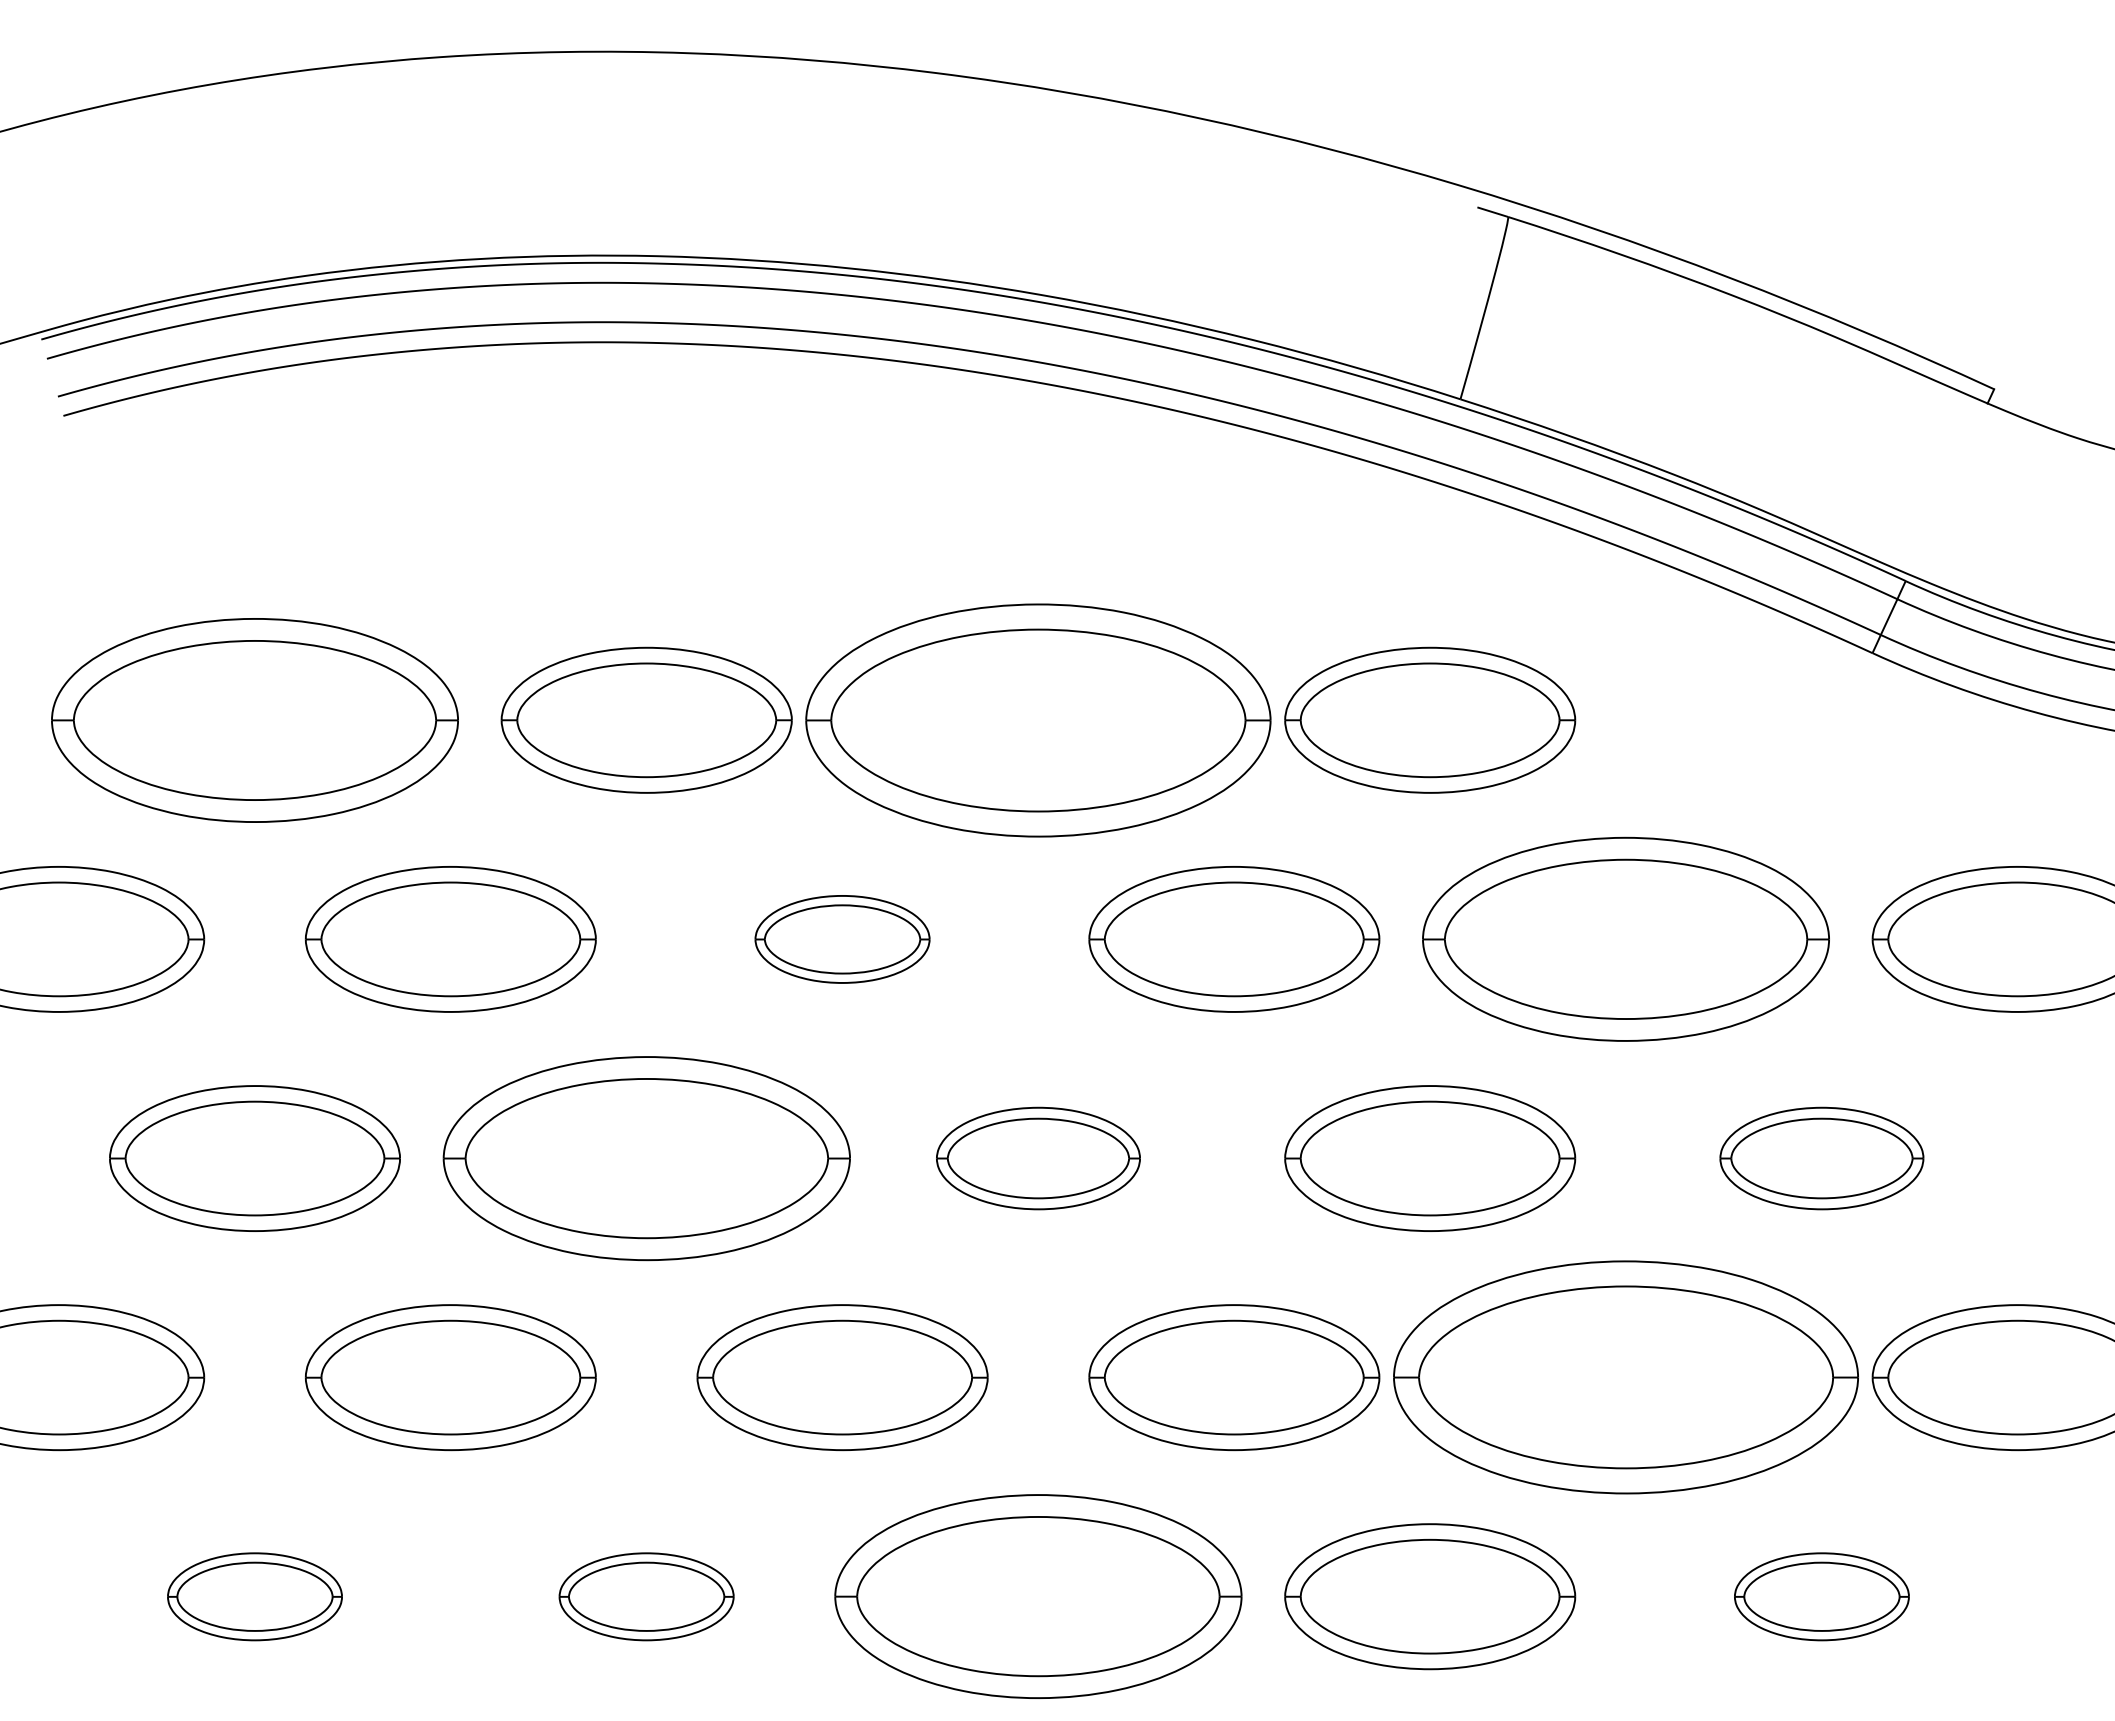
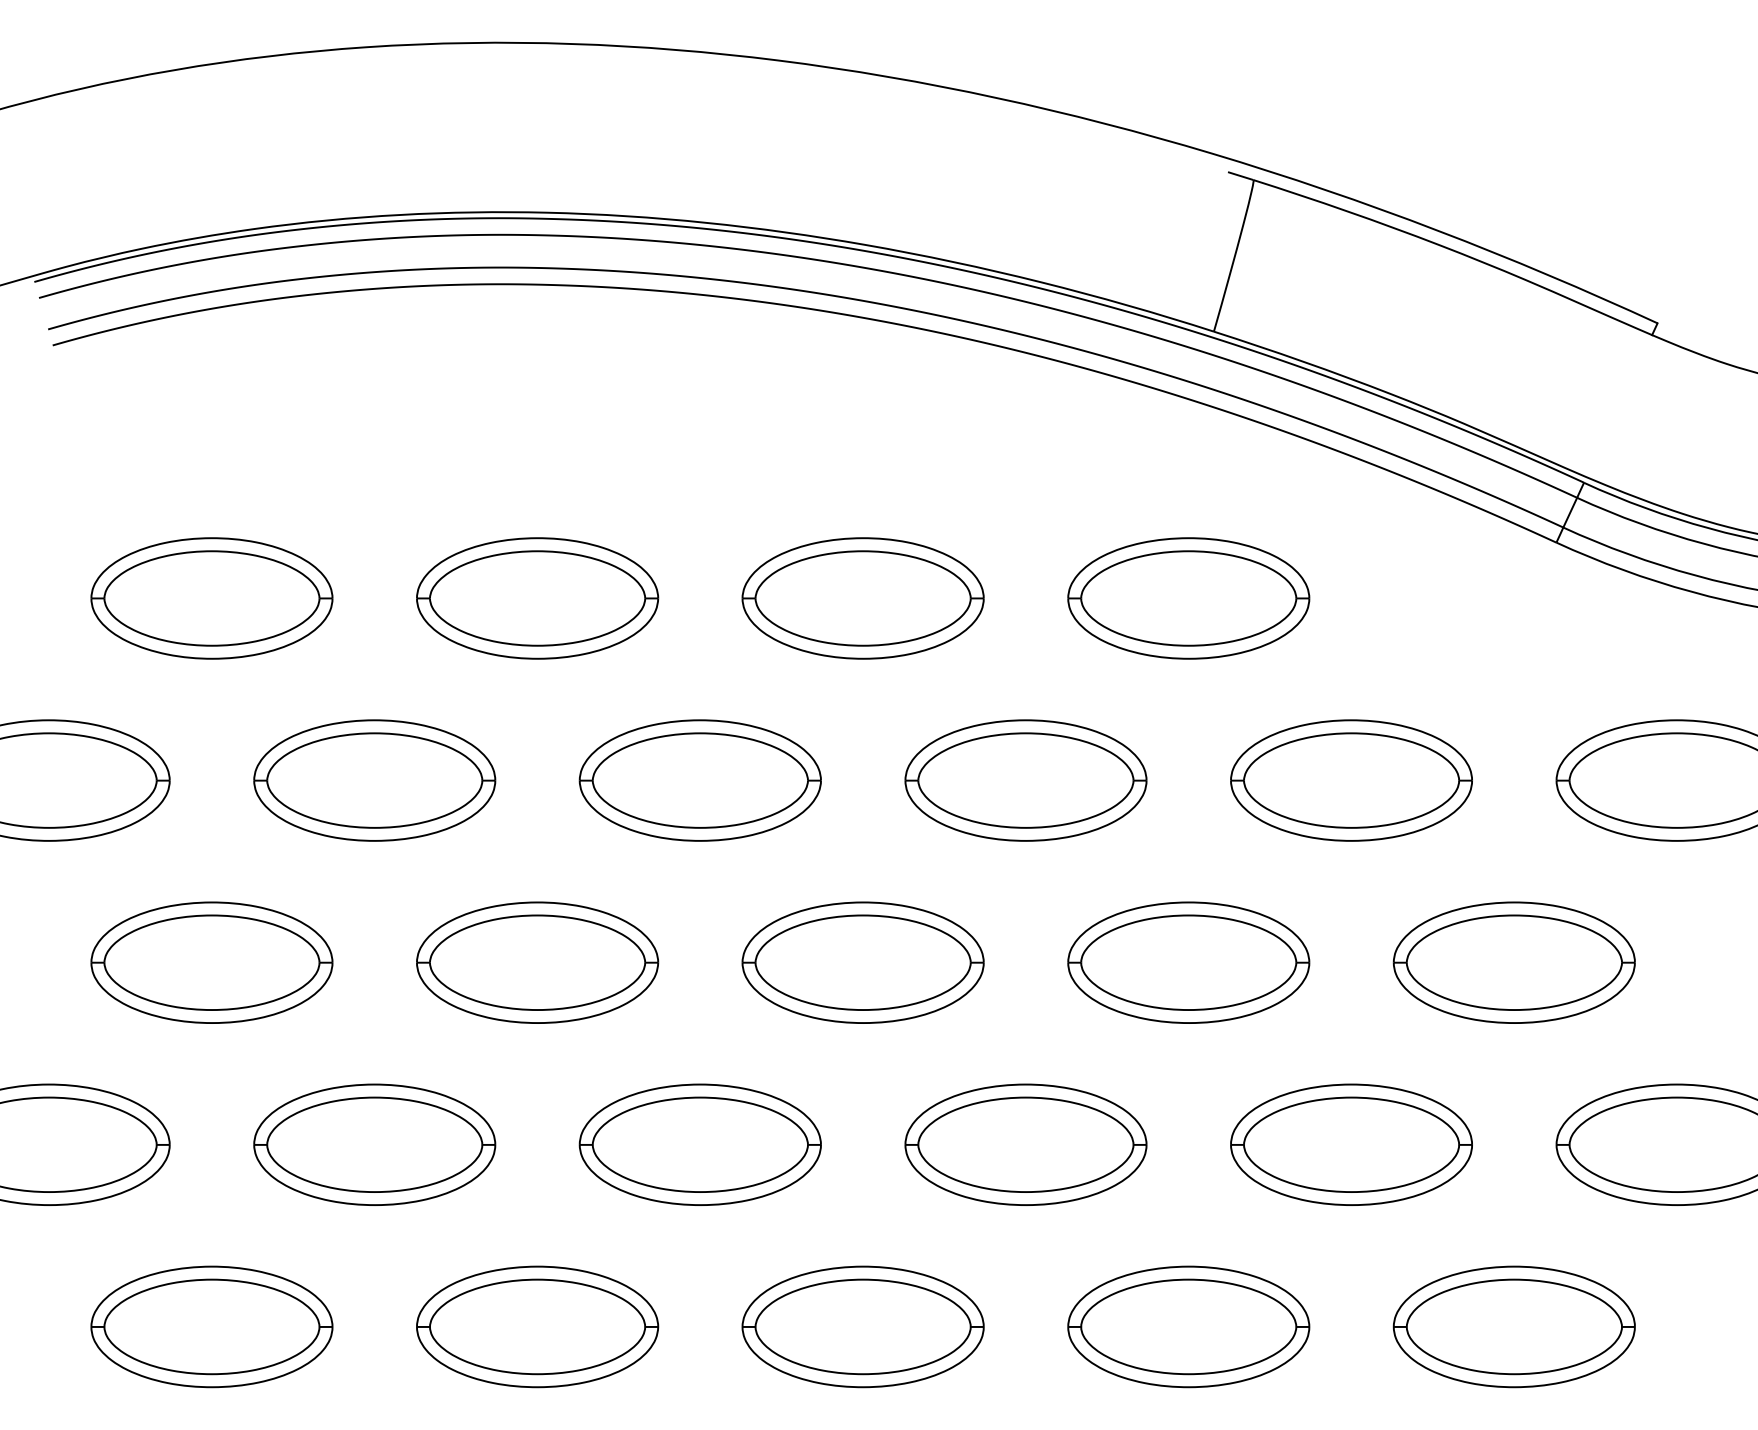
part: (254, 719) -> (211, 597), size x0.71
part: (1038, 719) -> (863, 597), size x0.62
part: (842, 939) -> (700, 780), size x1.67
part: (1625, 939) -> (1351, 780), size x0.71
part: (646, 1158) -> (537, 962), size x0.71
part: (1038, 1158) -> (863, 962), size x1.43
part: (1821, 1158) -> (1514, 962), size x1.43
part: (1625, 1377) -> (1351, 1144), size x0.62
part: (254, 1596) -> (211, 1326), size x1.67
part: (646, 1596) -> (537, 1326), size x1.67
part: (1038, 1596) -> (863, 1326), size x0.71
part: (1821, 1596) -> (1514, 1326), size x1.67

